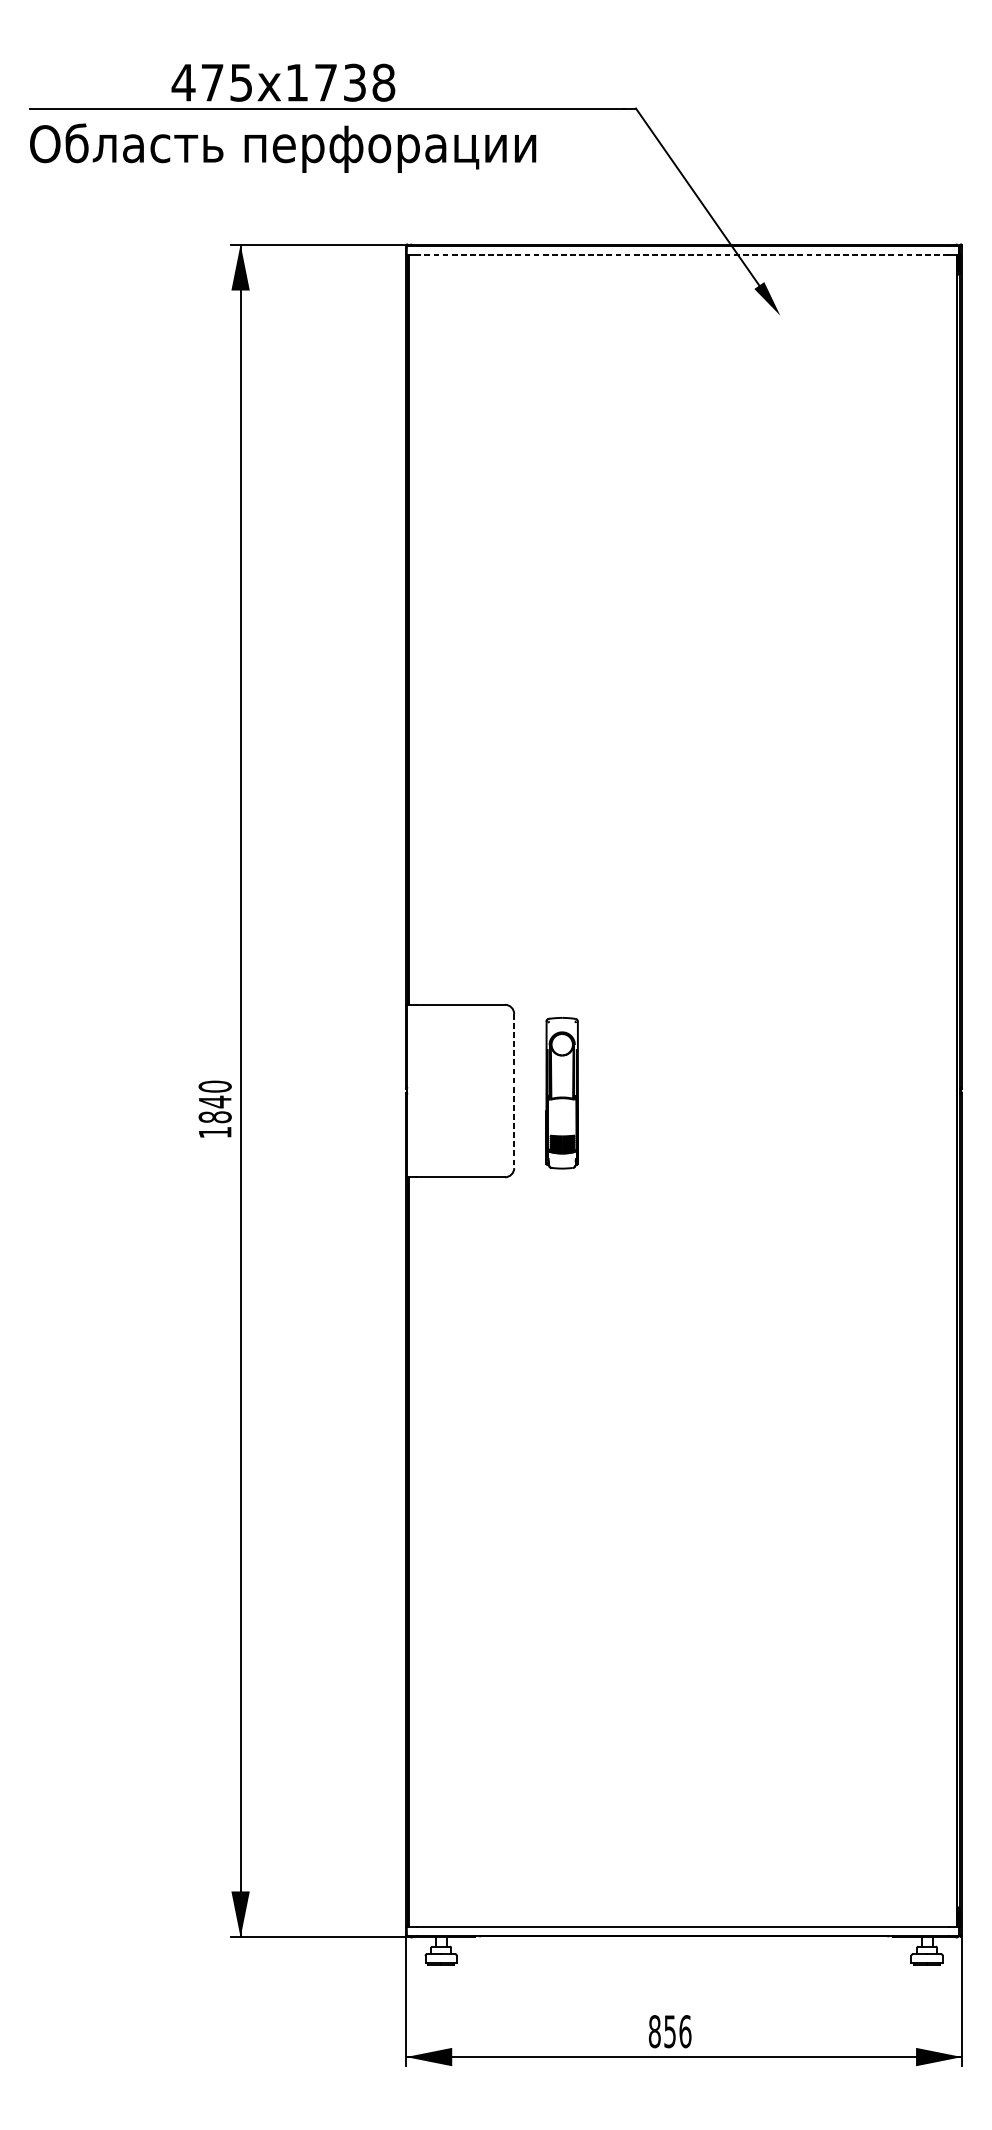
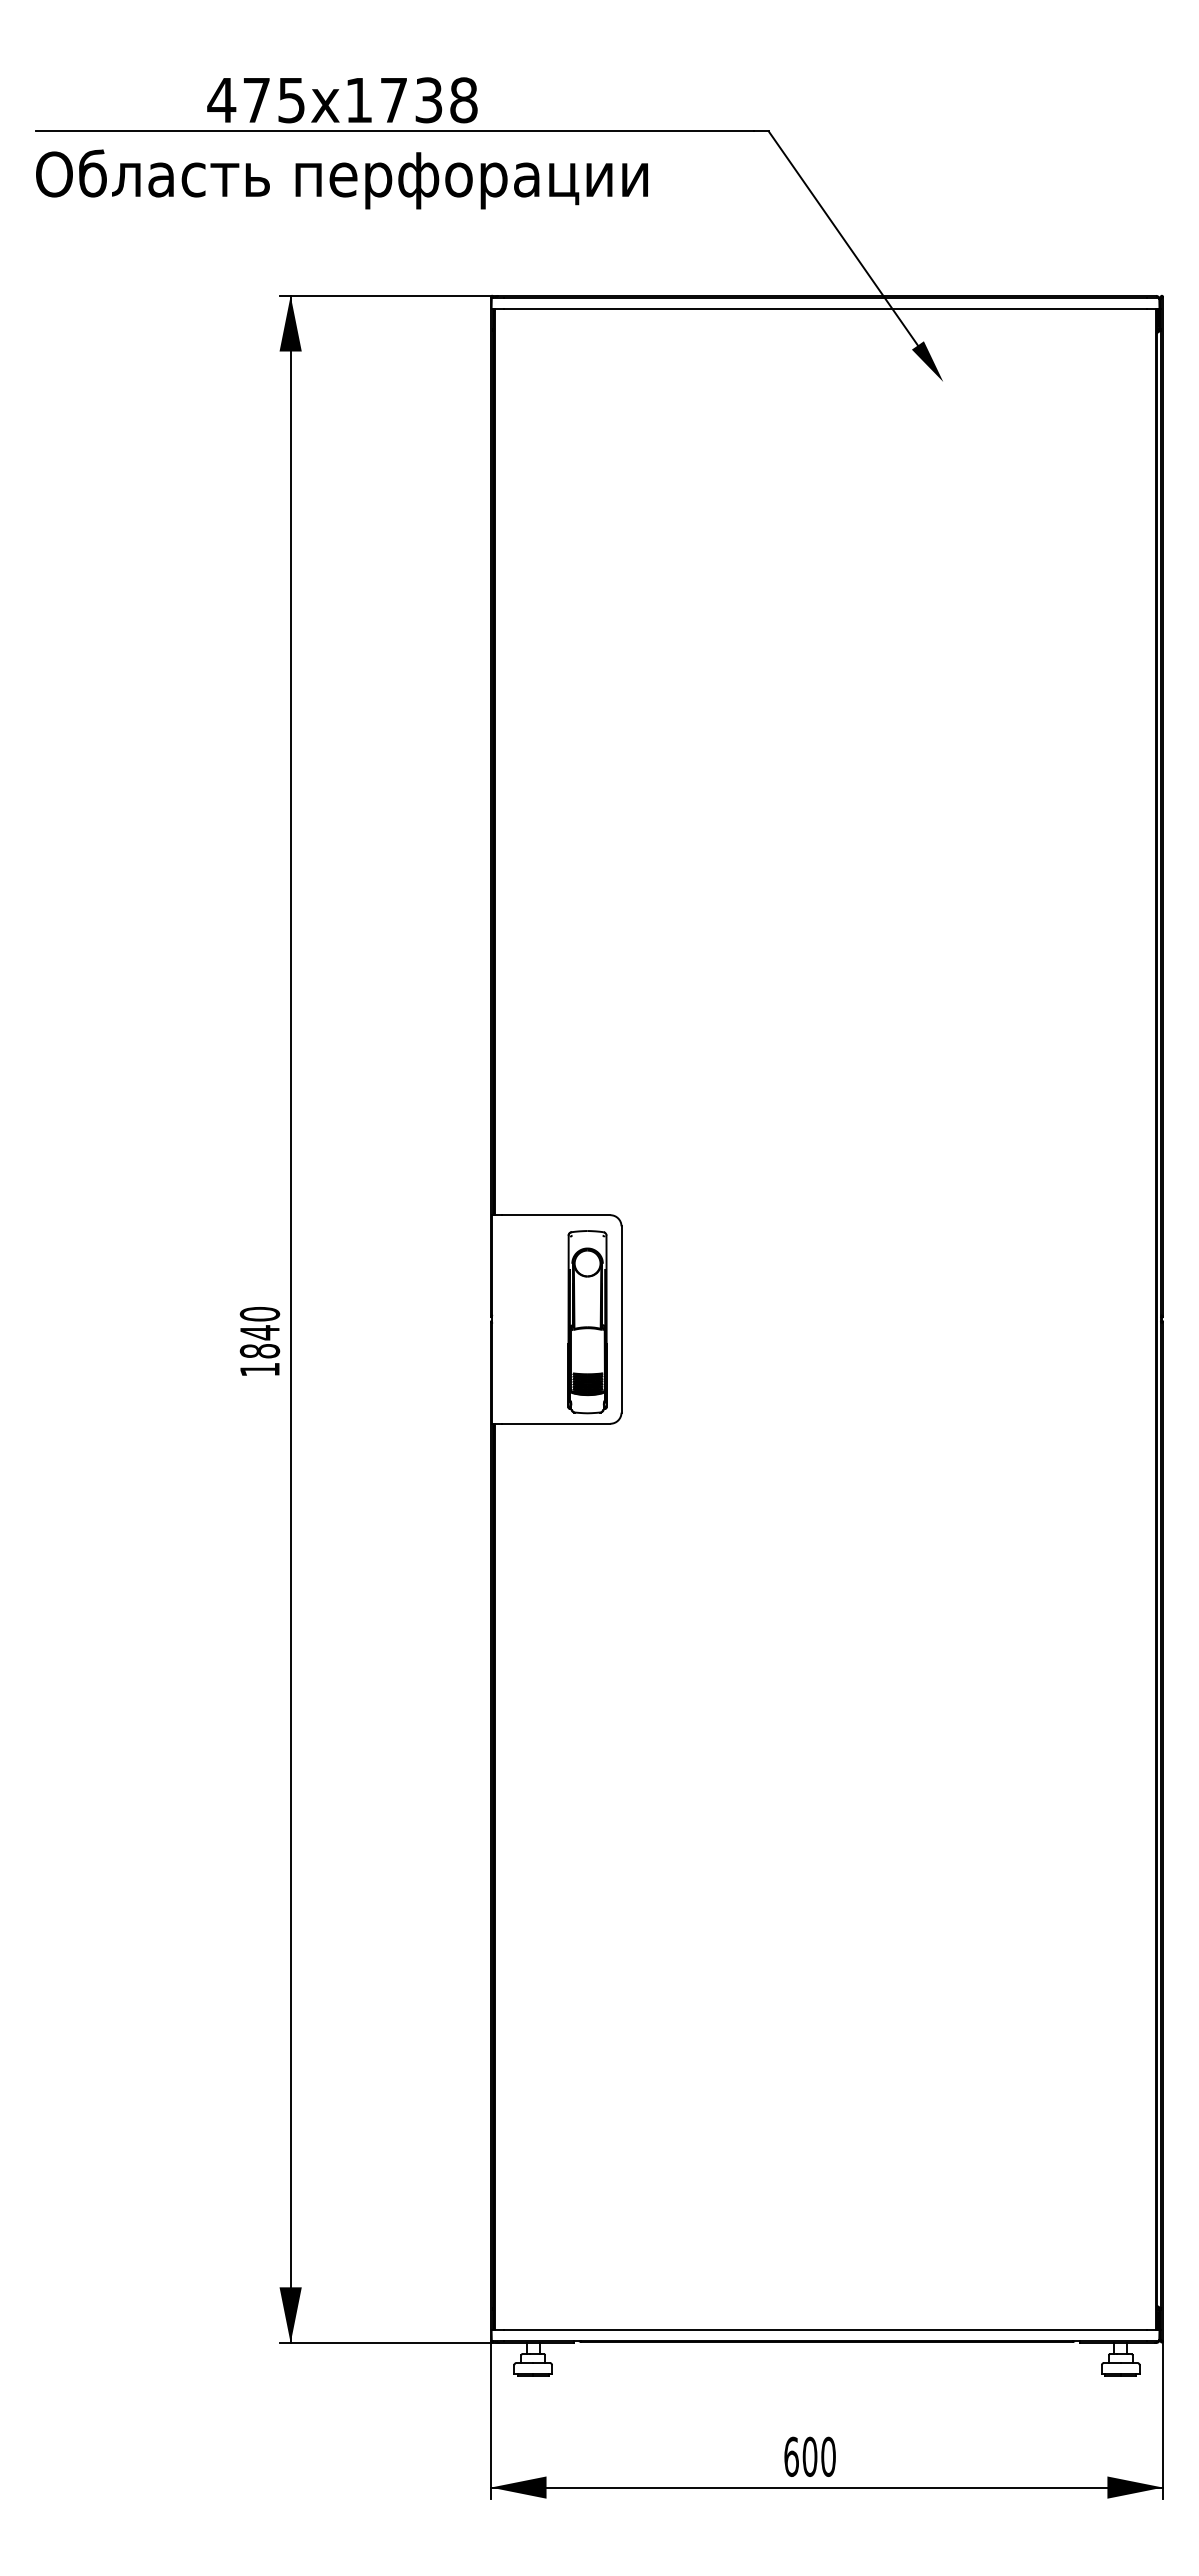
line: (682, 254) -> (825, 308), dashed -> solid
line: (514, 1091) -> (621, 1319), dashed -> solid
part: (562, 1093) -> (587, 1322), moved
text: (669, 2031) -> (809, 2456), 856 -> 600

